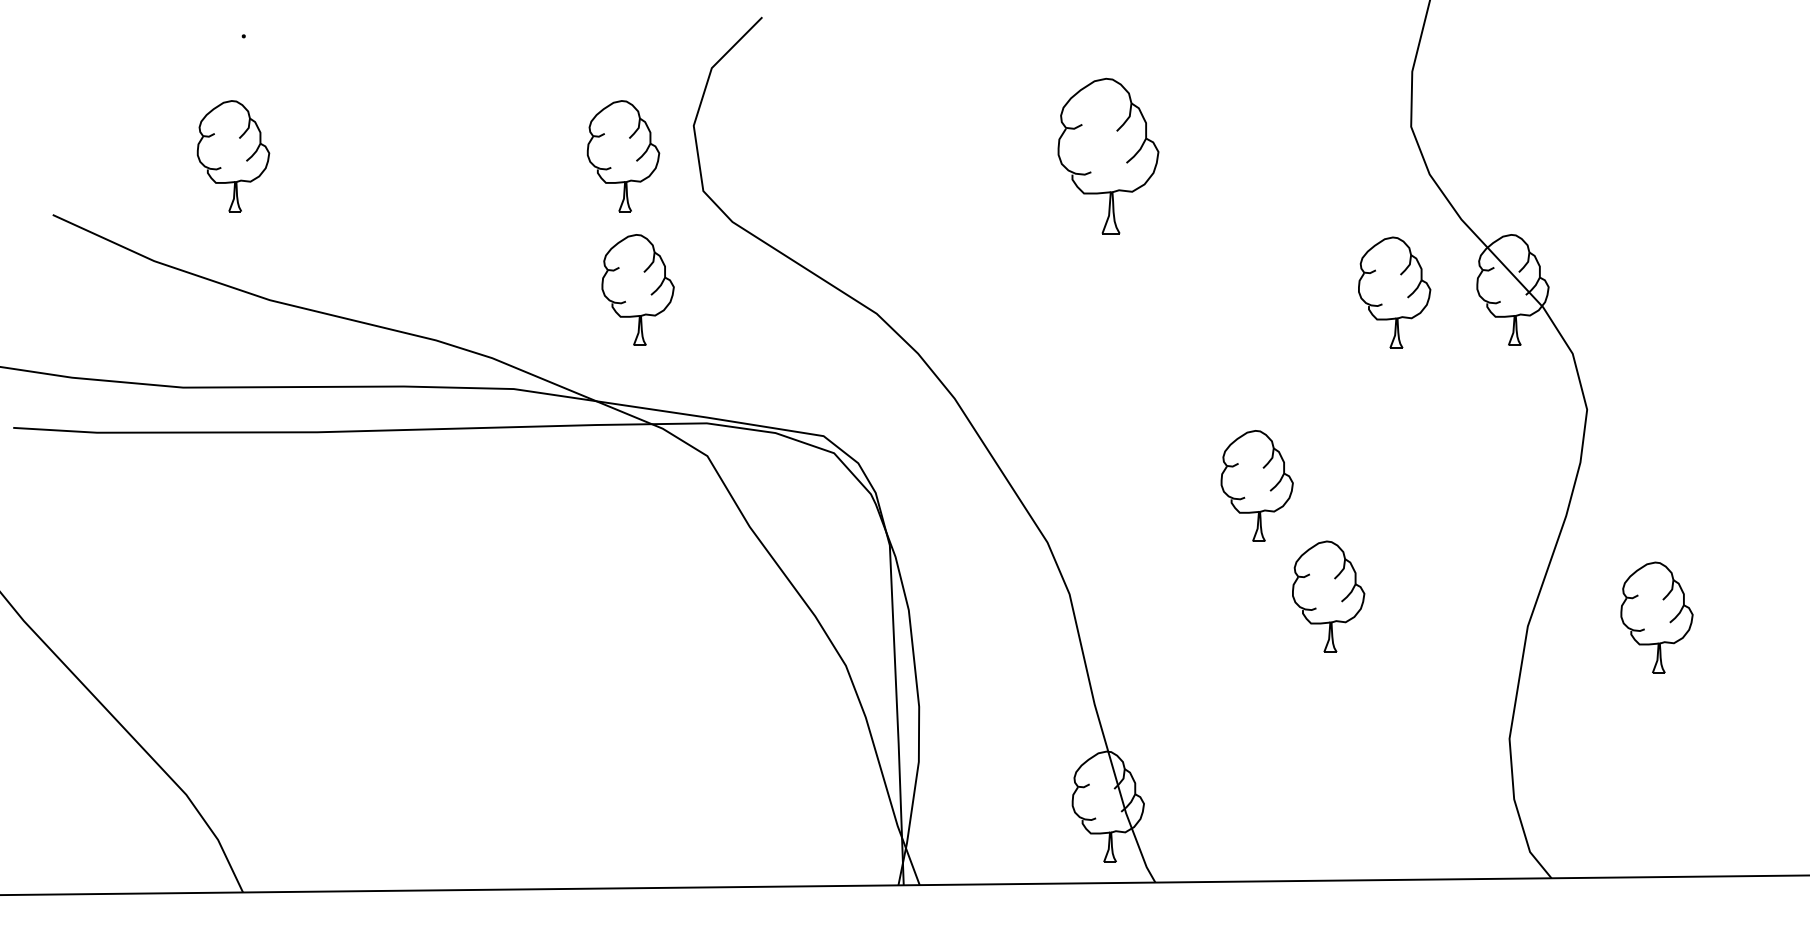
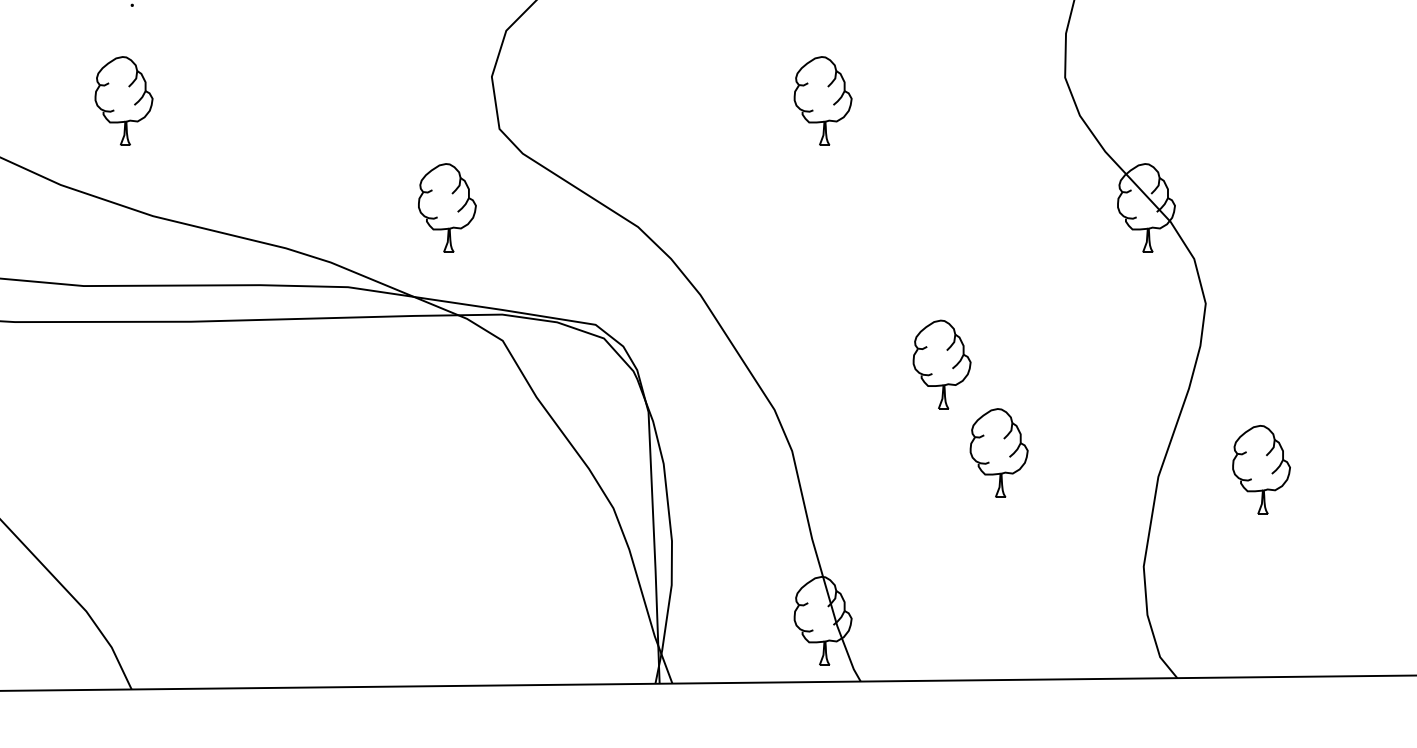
part: (623, 156) -> (435, 101), removed
part: (1107, 156) -> (822, 101), size x0.71
part: (1394, 292) -> (1051, 210), removed

